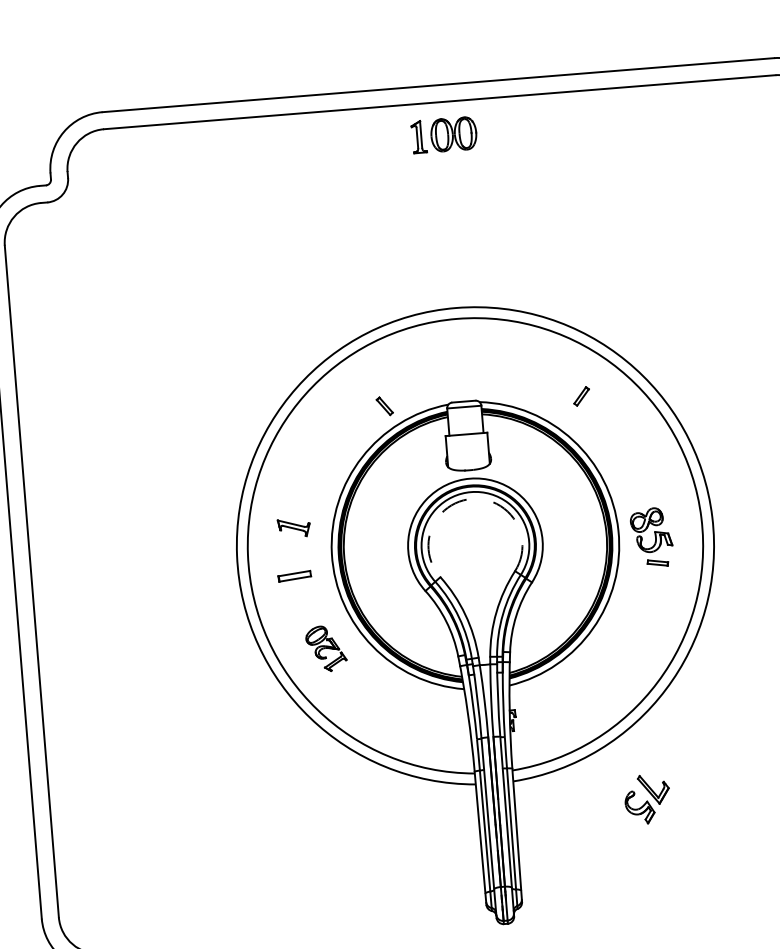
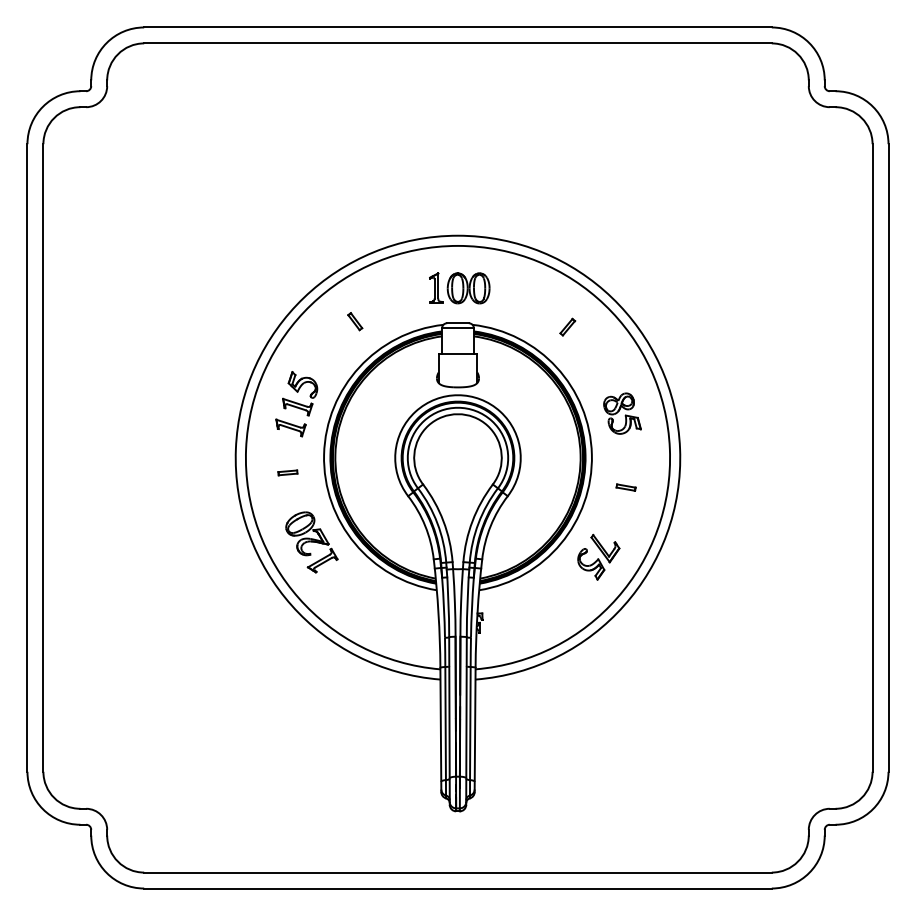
part: (444, 135) -> (459, 288), moved
part: (385, 406) -> (355, 321), moved
part: (301, 490) -> (300, 393), added
arc: (471, 499) -> (457, 414), dashed -> solid
part: (651, 530) -> (622, 413), moved
part: (294, 576) -> (287, 472), size x0.62
part: (325, 648) -> (311, 542), size x1.43
part: (647, 798) -> (598, 556), moved

